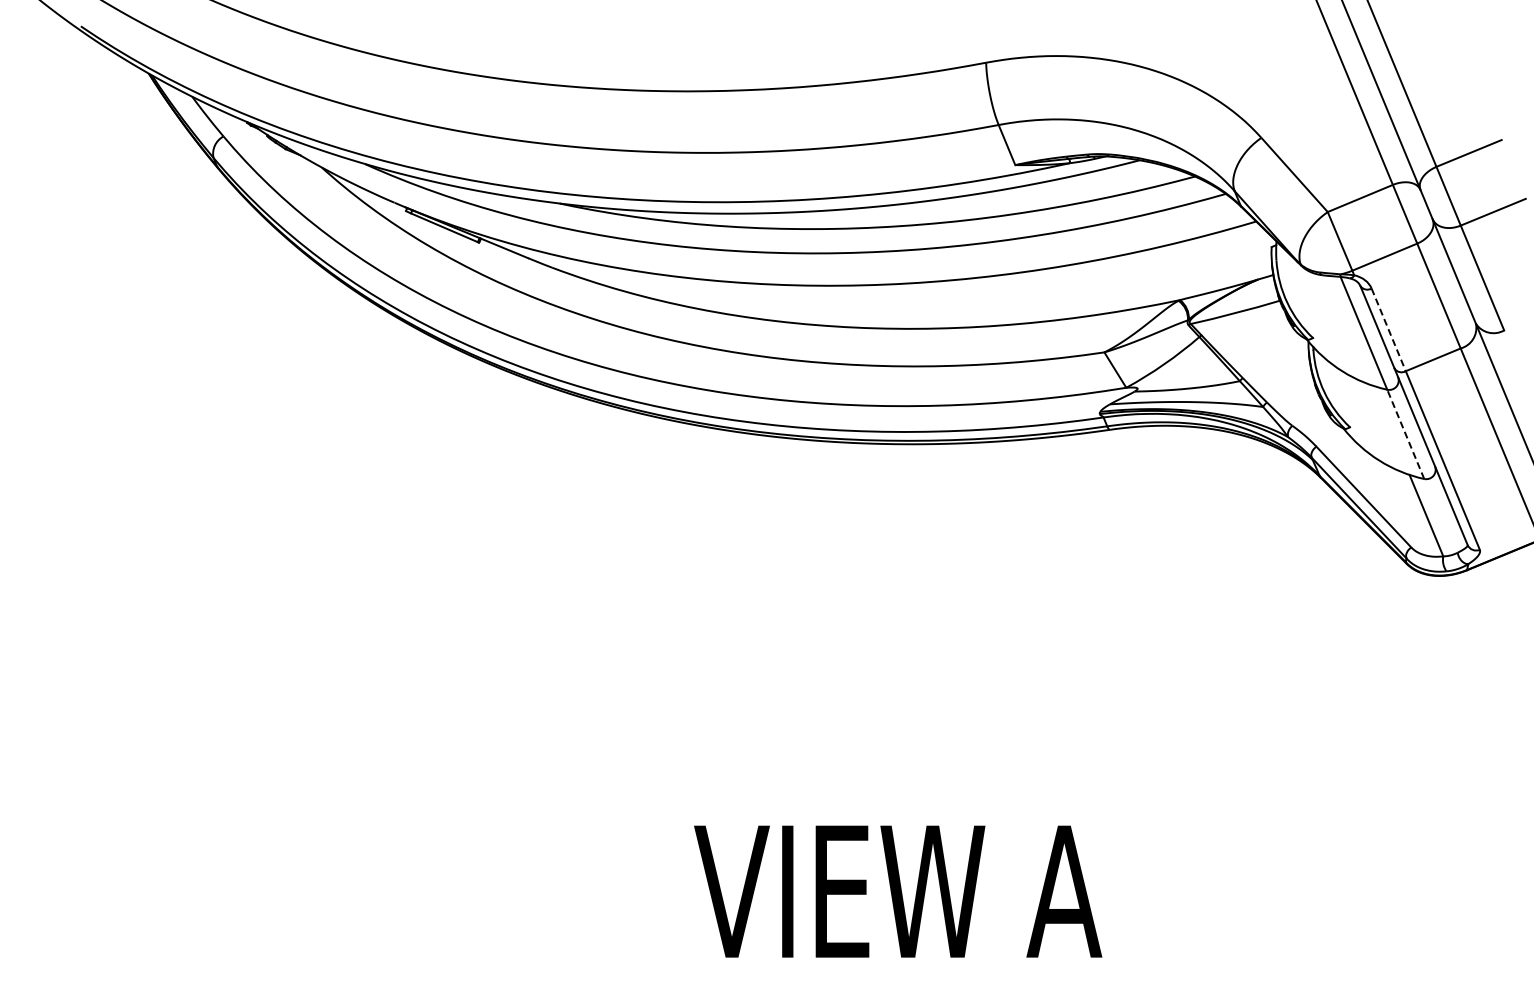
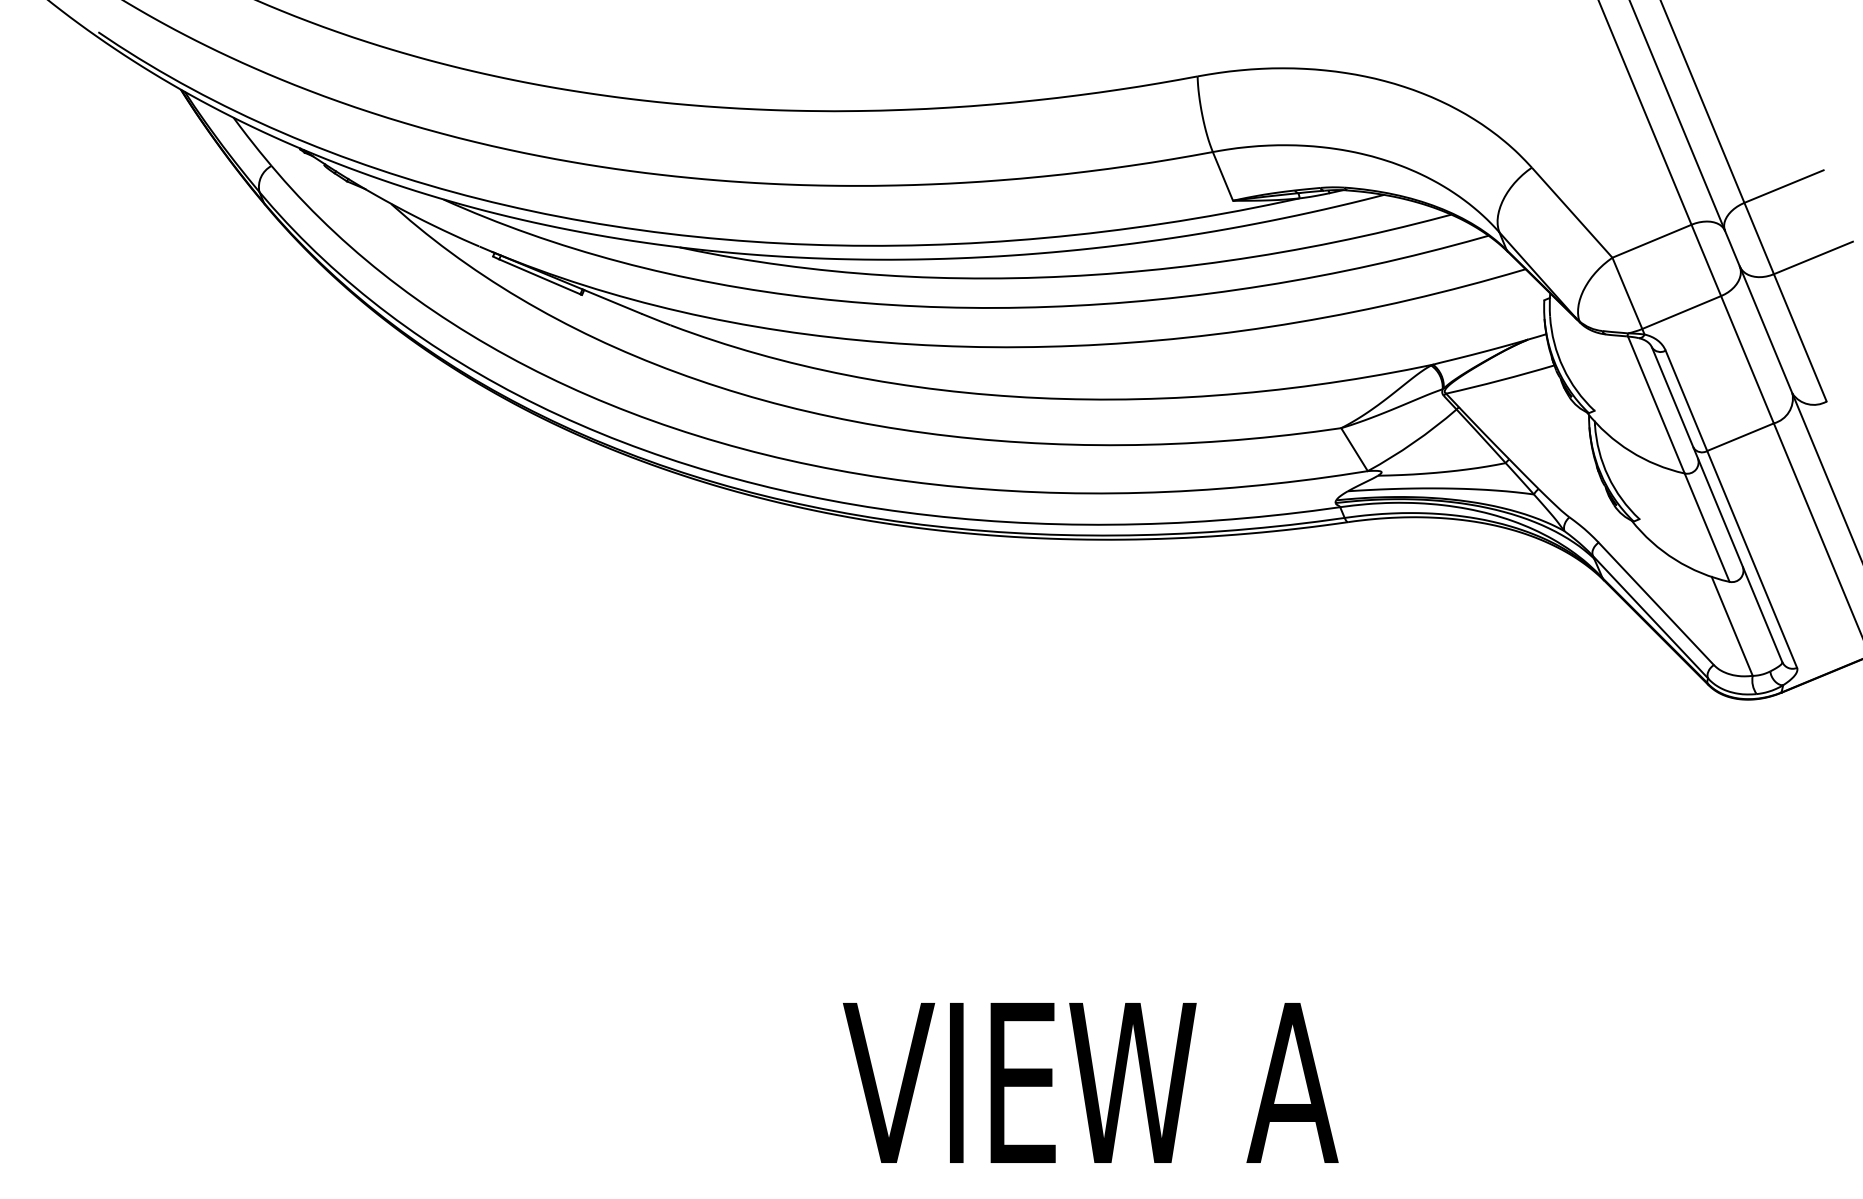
line: (1388, 329) -> (1686, 400), dashed -> solid
line: (1405, 433) -> (1706, 526), dashed -> solid

